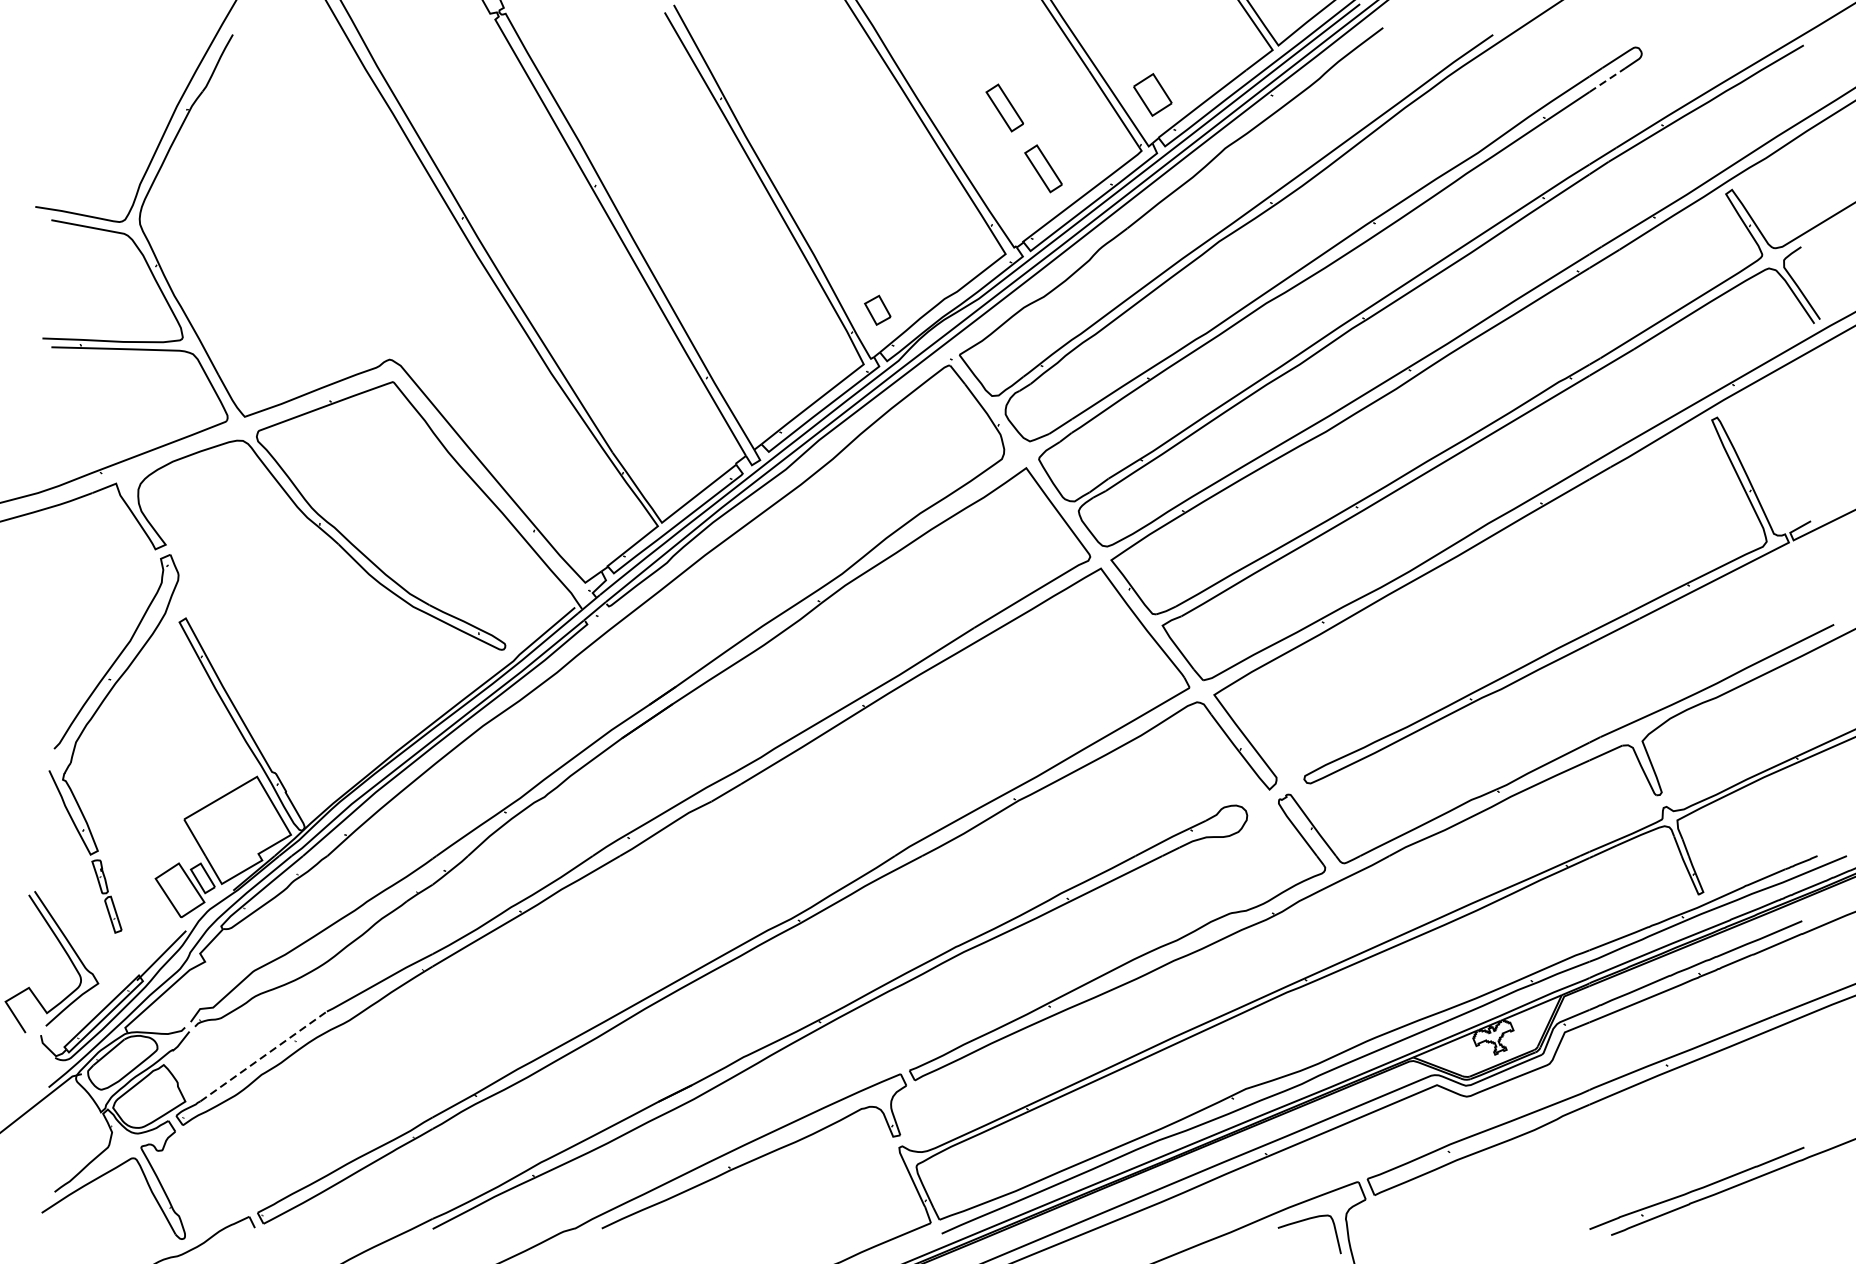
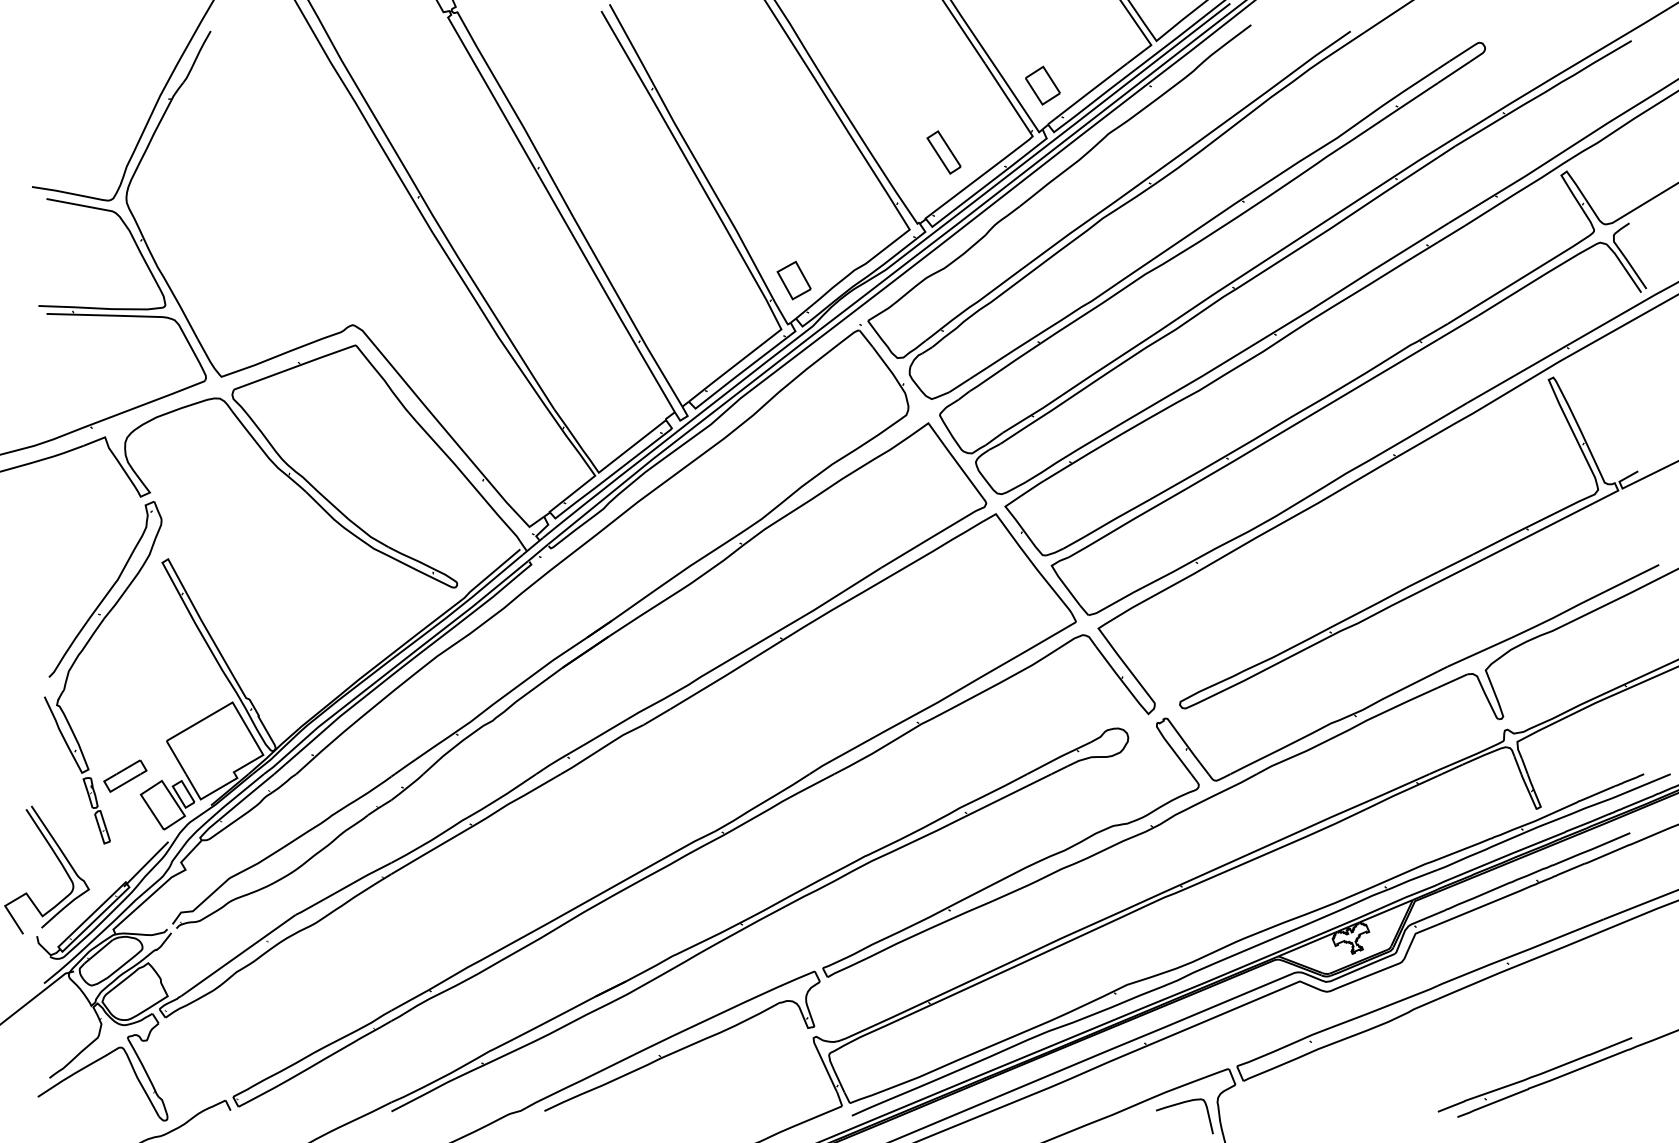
line: (1607, 80) -> (1454, 72), dashed -> solid
part: (1004, 107) -> (908, 97), removed
part: (877, 310) -> (793, 280), size x1.43
part: (138, 857) -> (125, 775), added
line: (263, 1056) -> (238, 955), dashed -> solid

